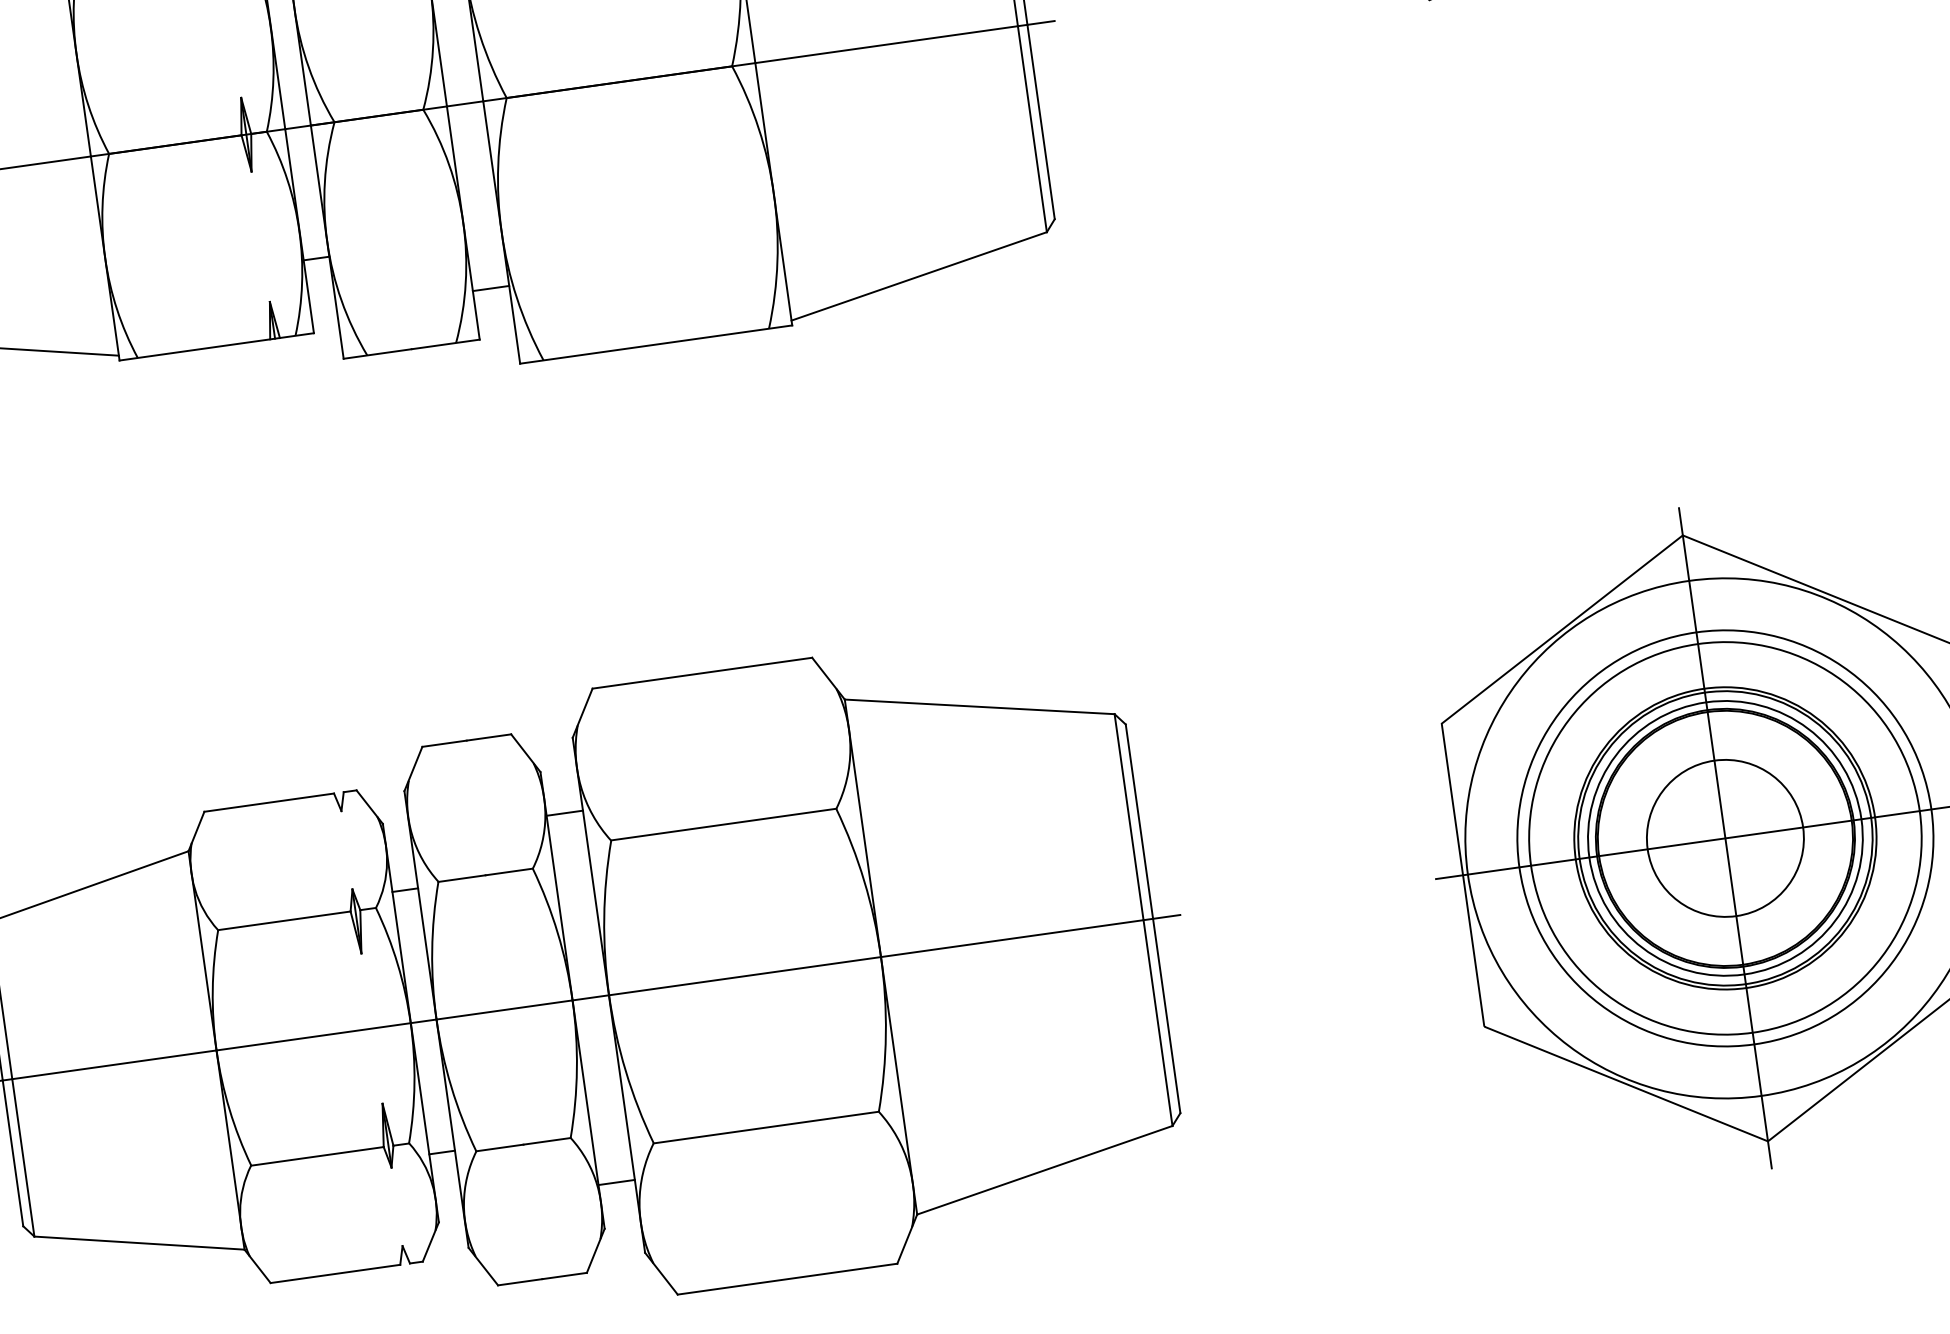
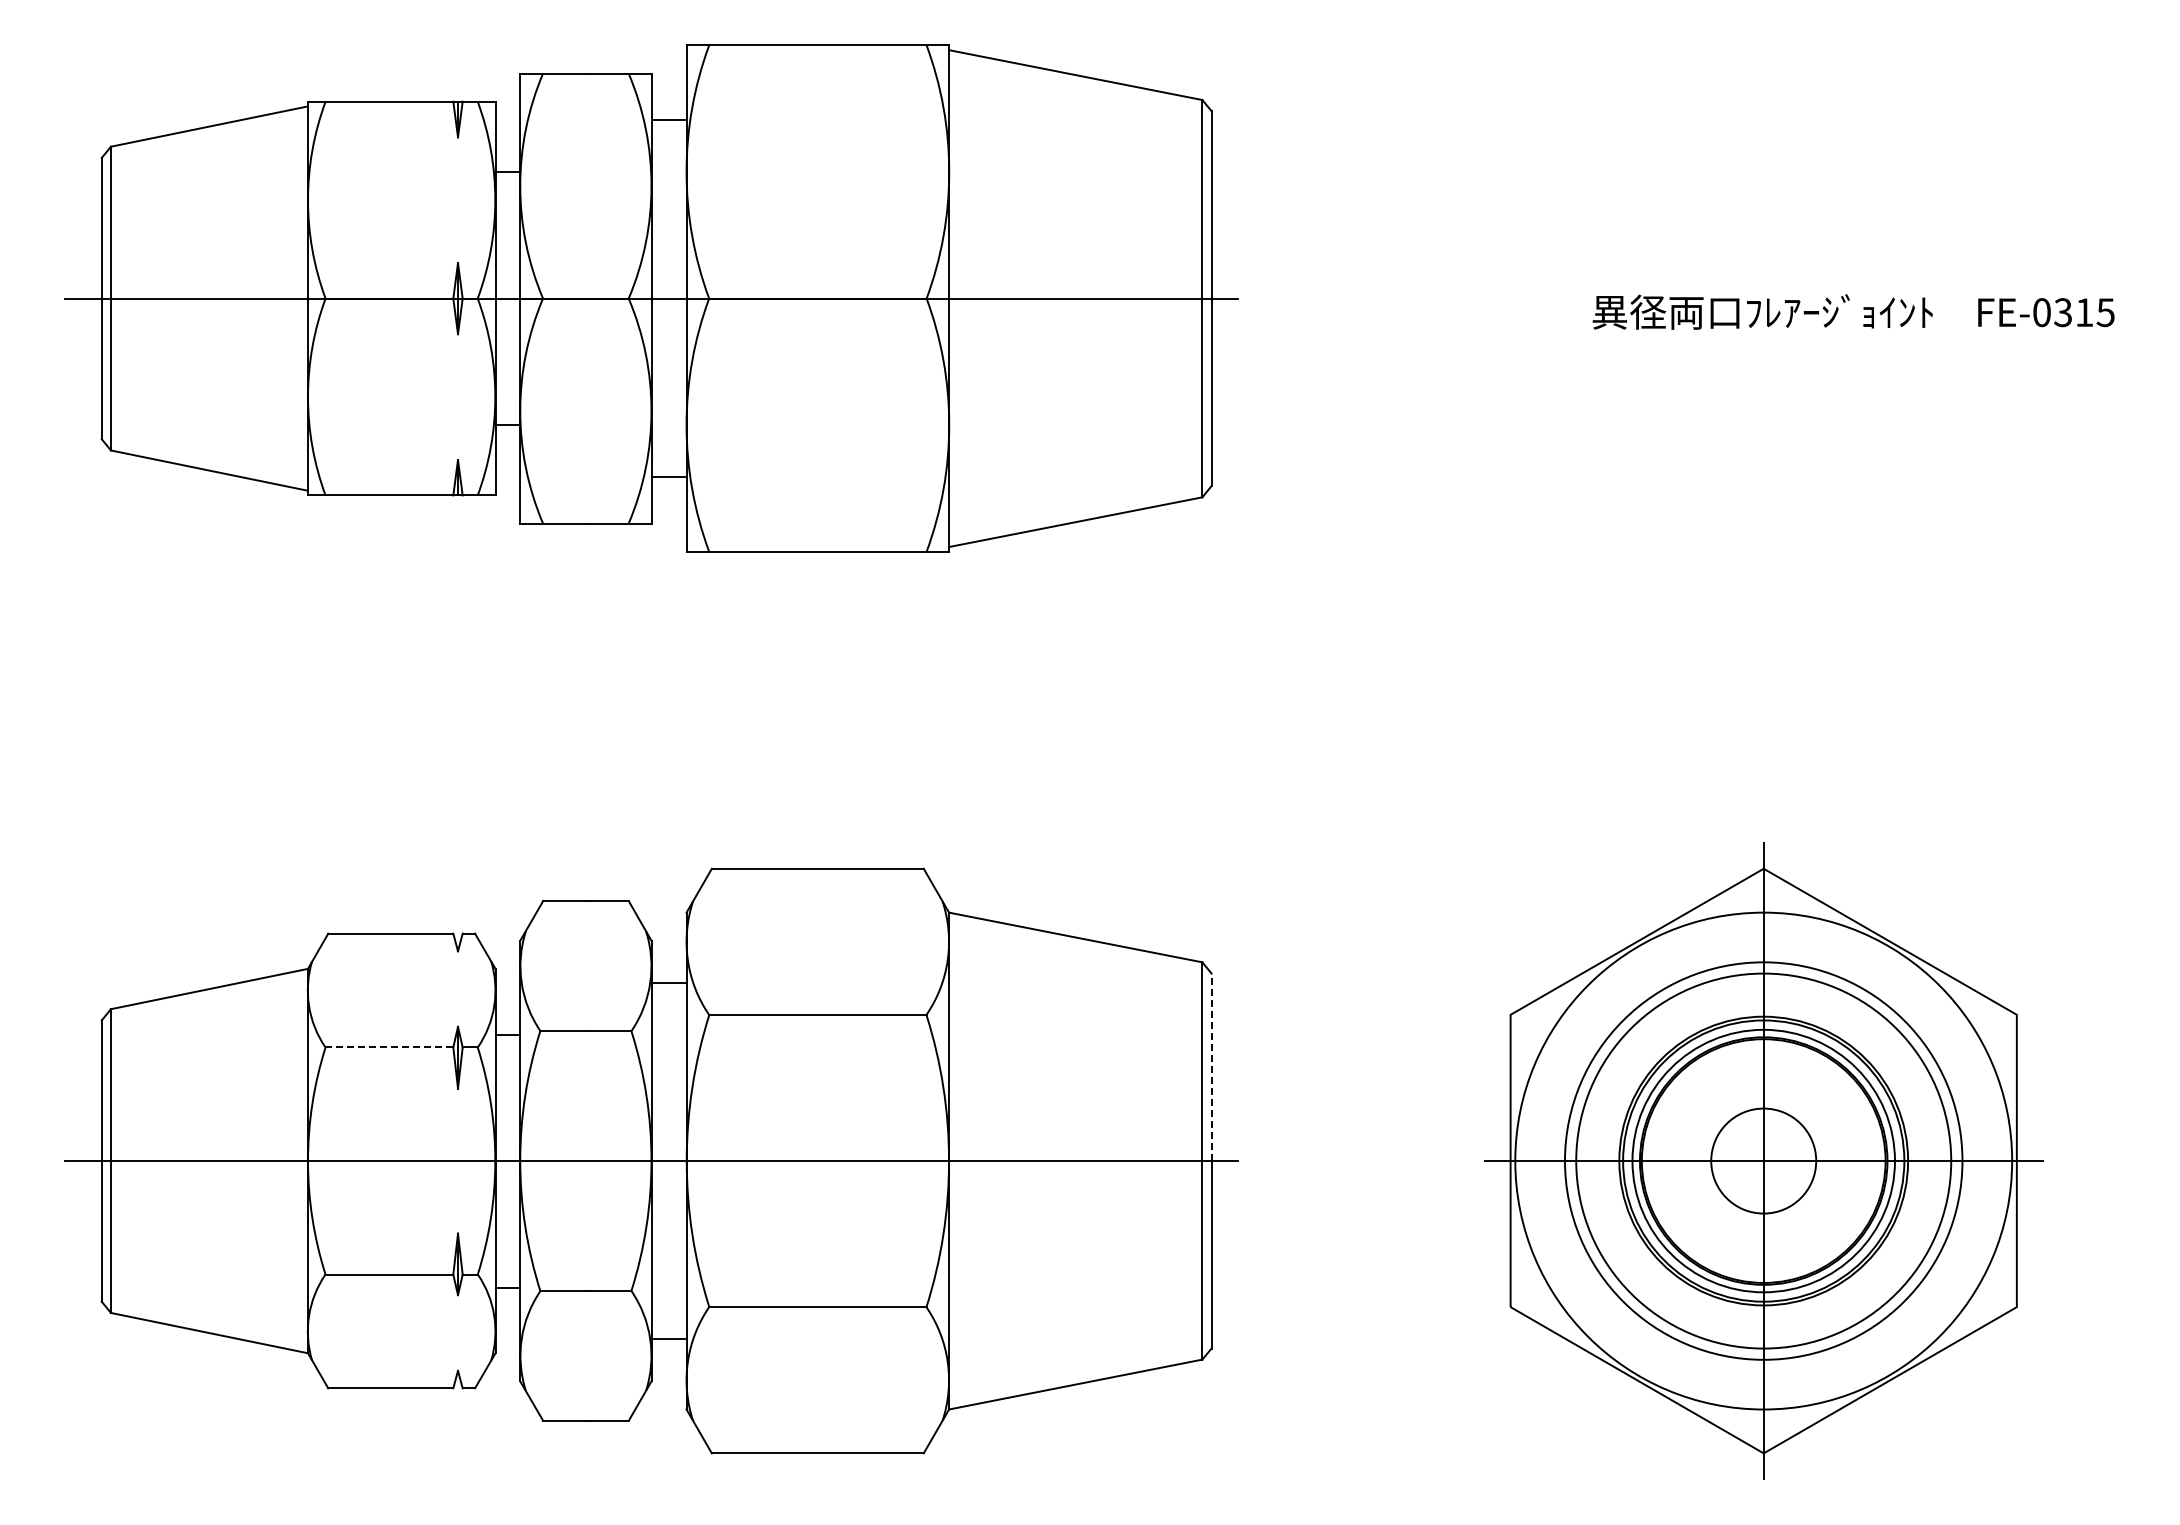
line: (1139, 821) -> (1211, 1067), solid -> dashed
circle: (1725, 838) -> (1763, 1161), size x0.7
line: (284, 920) -> (389, 1047), solid -> dashed

